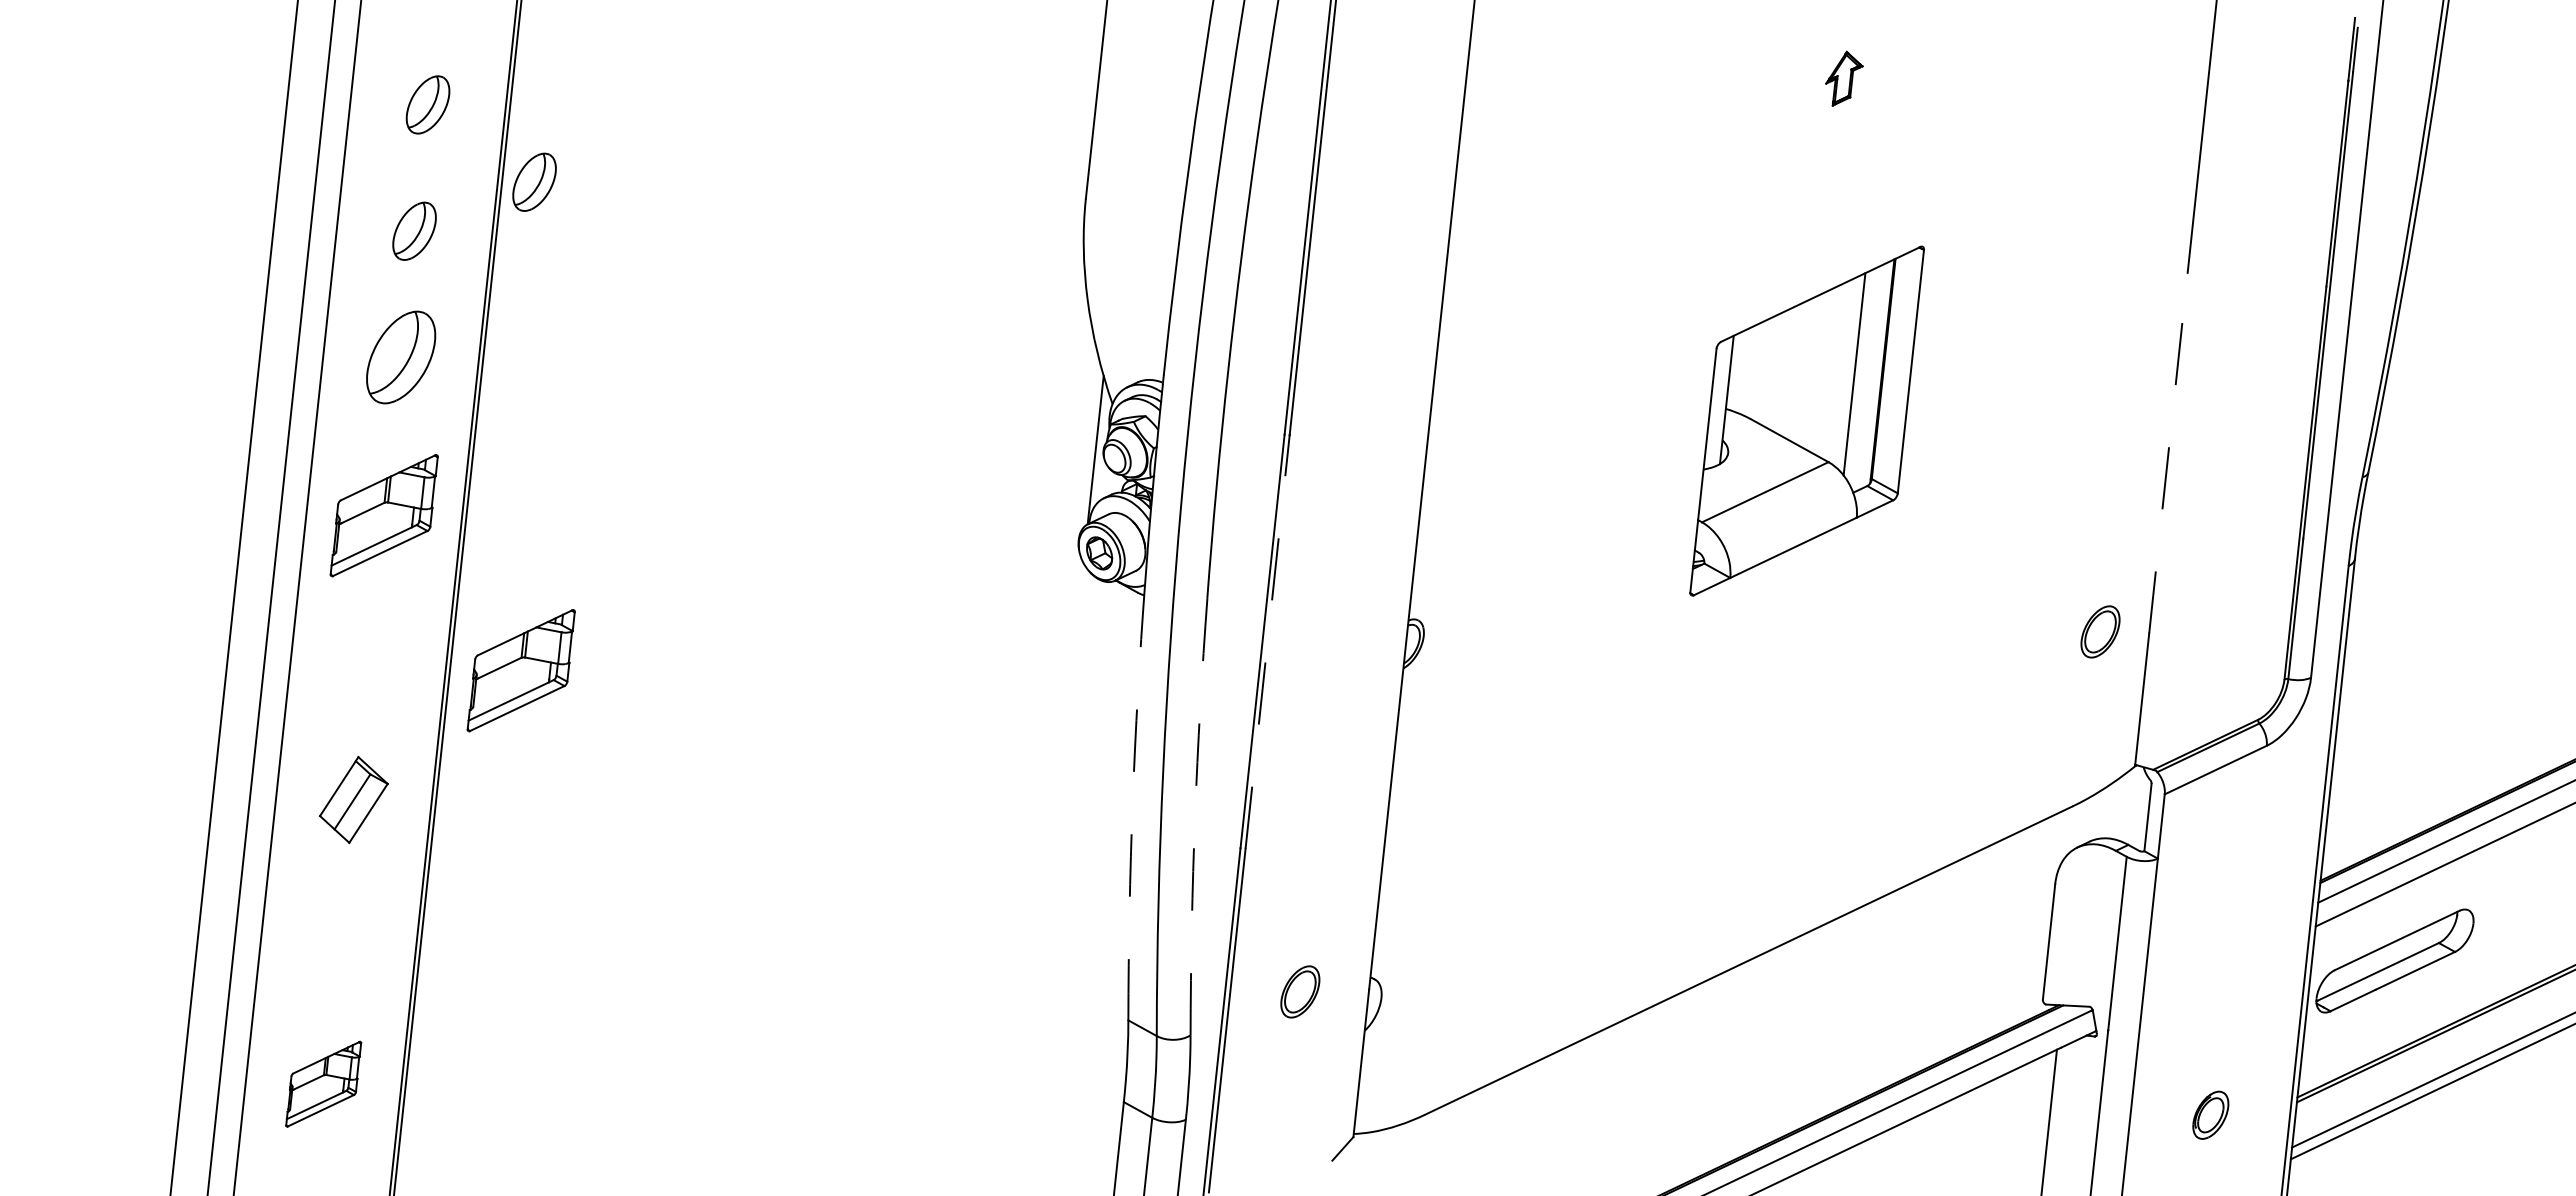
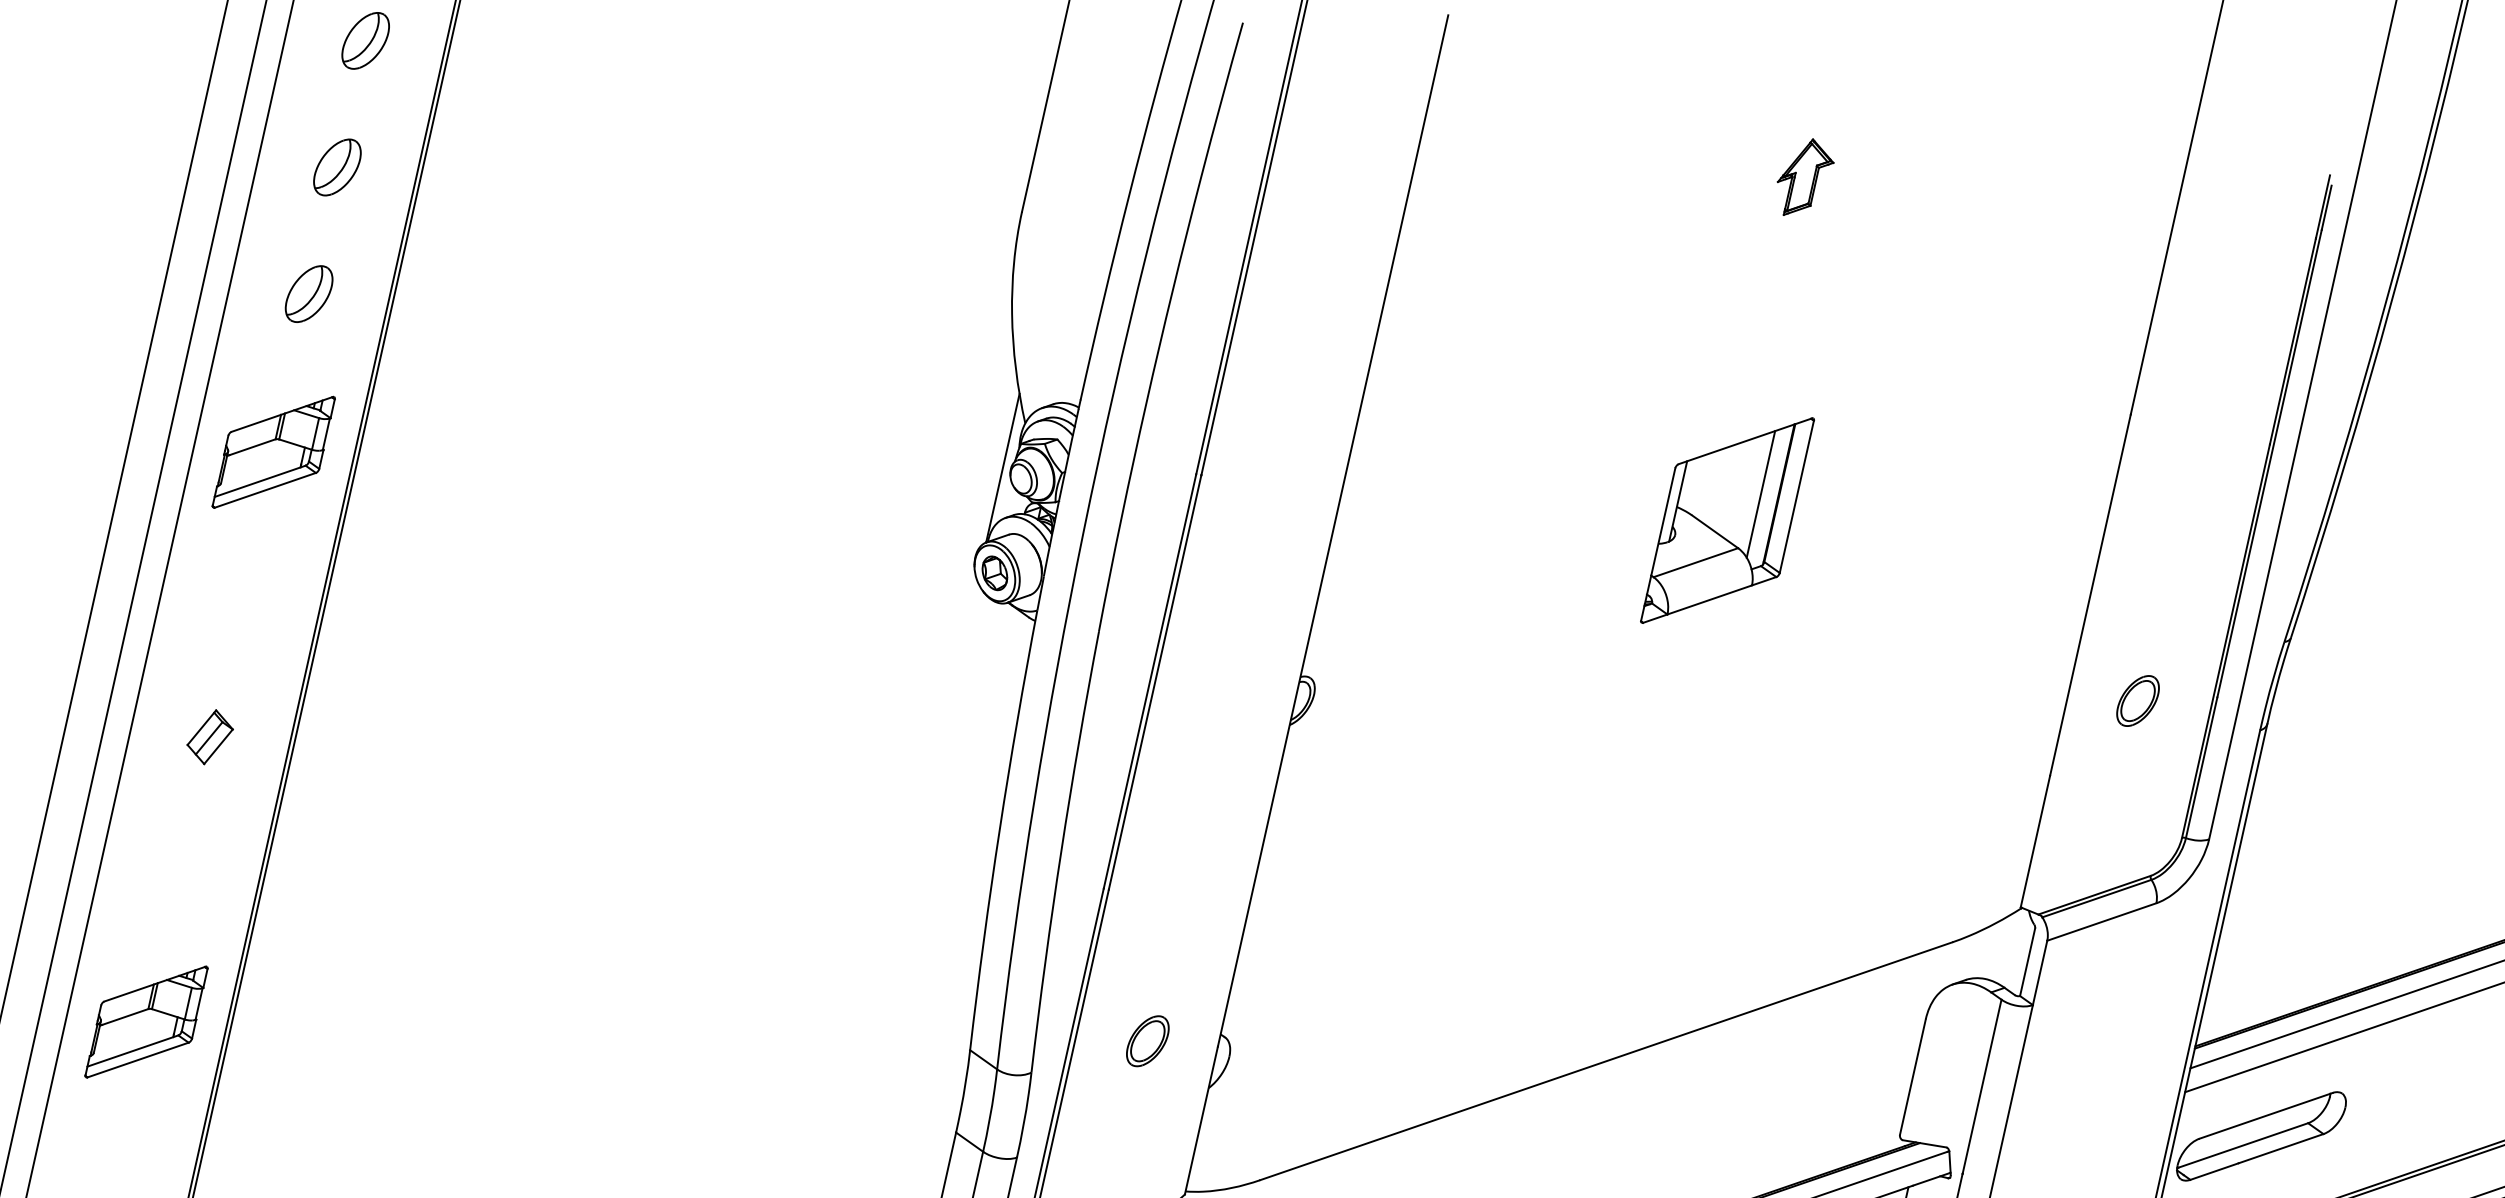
part: (1844, 78) -> (1805, 177), size x1.43
part: (534, 181) -> (464, 130), removed
part: (400, 357) -> (308, 293), size x0.62
part: (1806, 420) -> (1727, 520), size x0.62
line: (2168, 452) -> (2090, 594), dashed -> solid
part: (2100, 631) -> (2138, 700), moved
line: (1267, 642) -> (1154, 683), dashed -> solid
part: (520, 670) -> (394, 625), removed
part: (353, 799) -> (209, 736), size x0.62
arc: (1132, 802) -> (999, 829), dashed -> solid
arc: (1195, 816) -> (1061, 851), dashed -> solid
part: (323, 1083) -> (146, 1021), size x1.43

